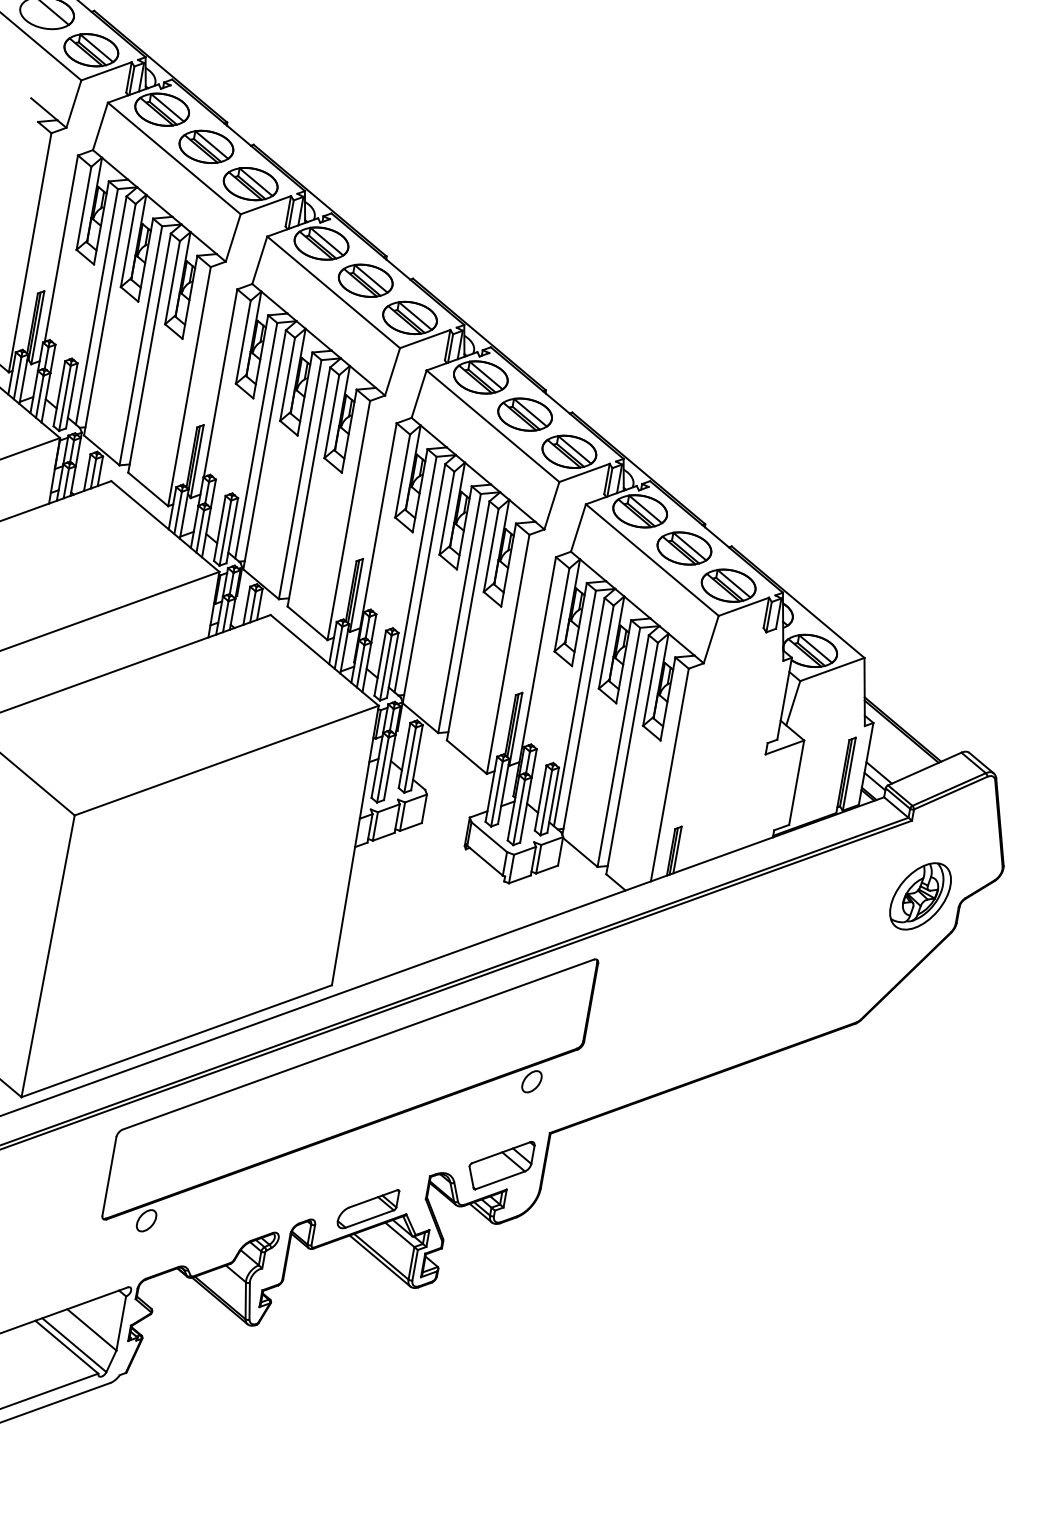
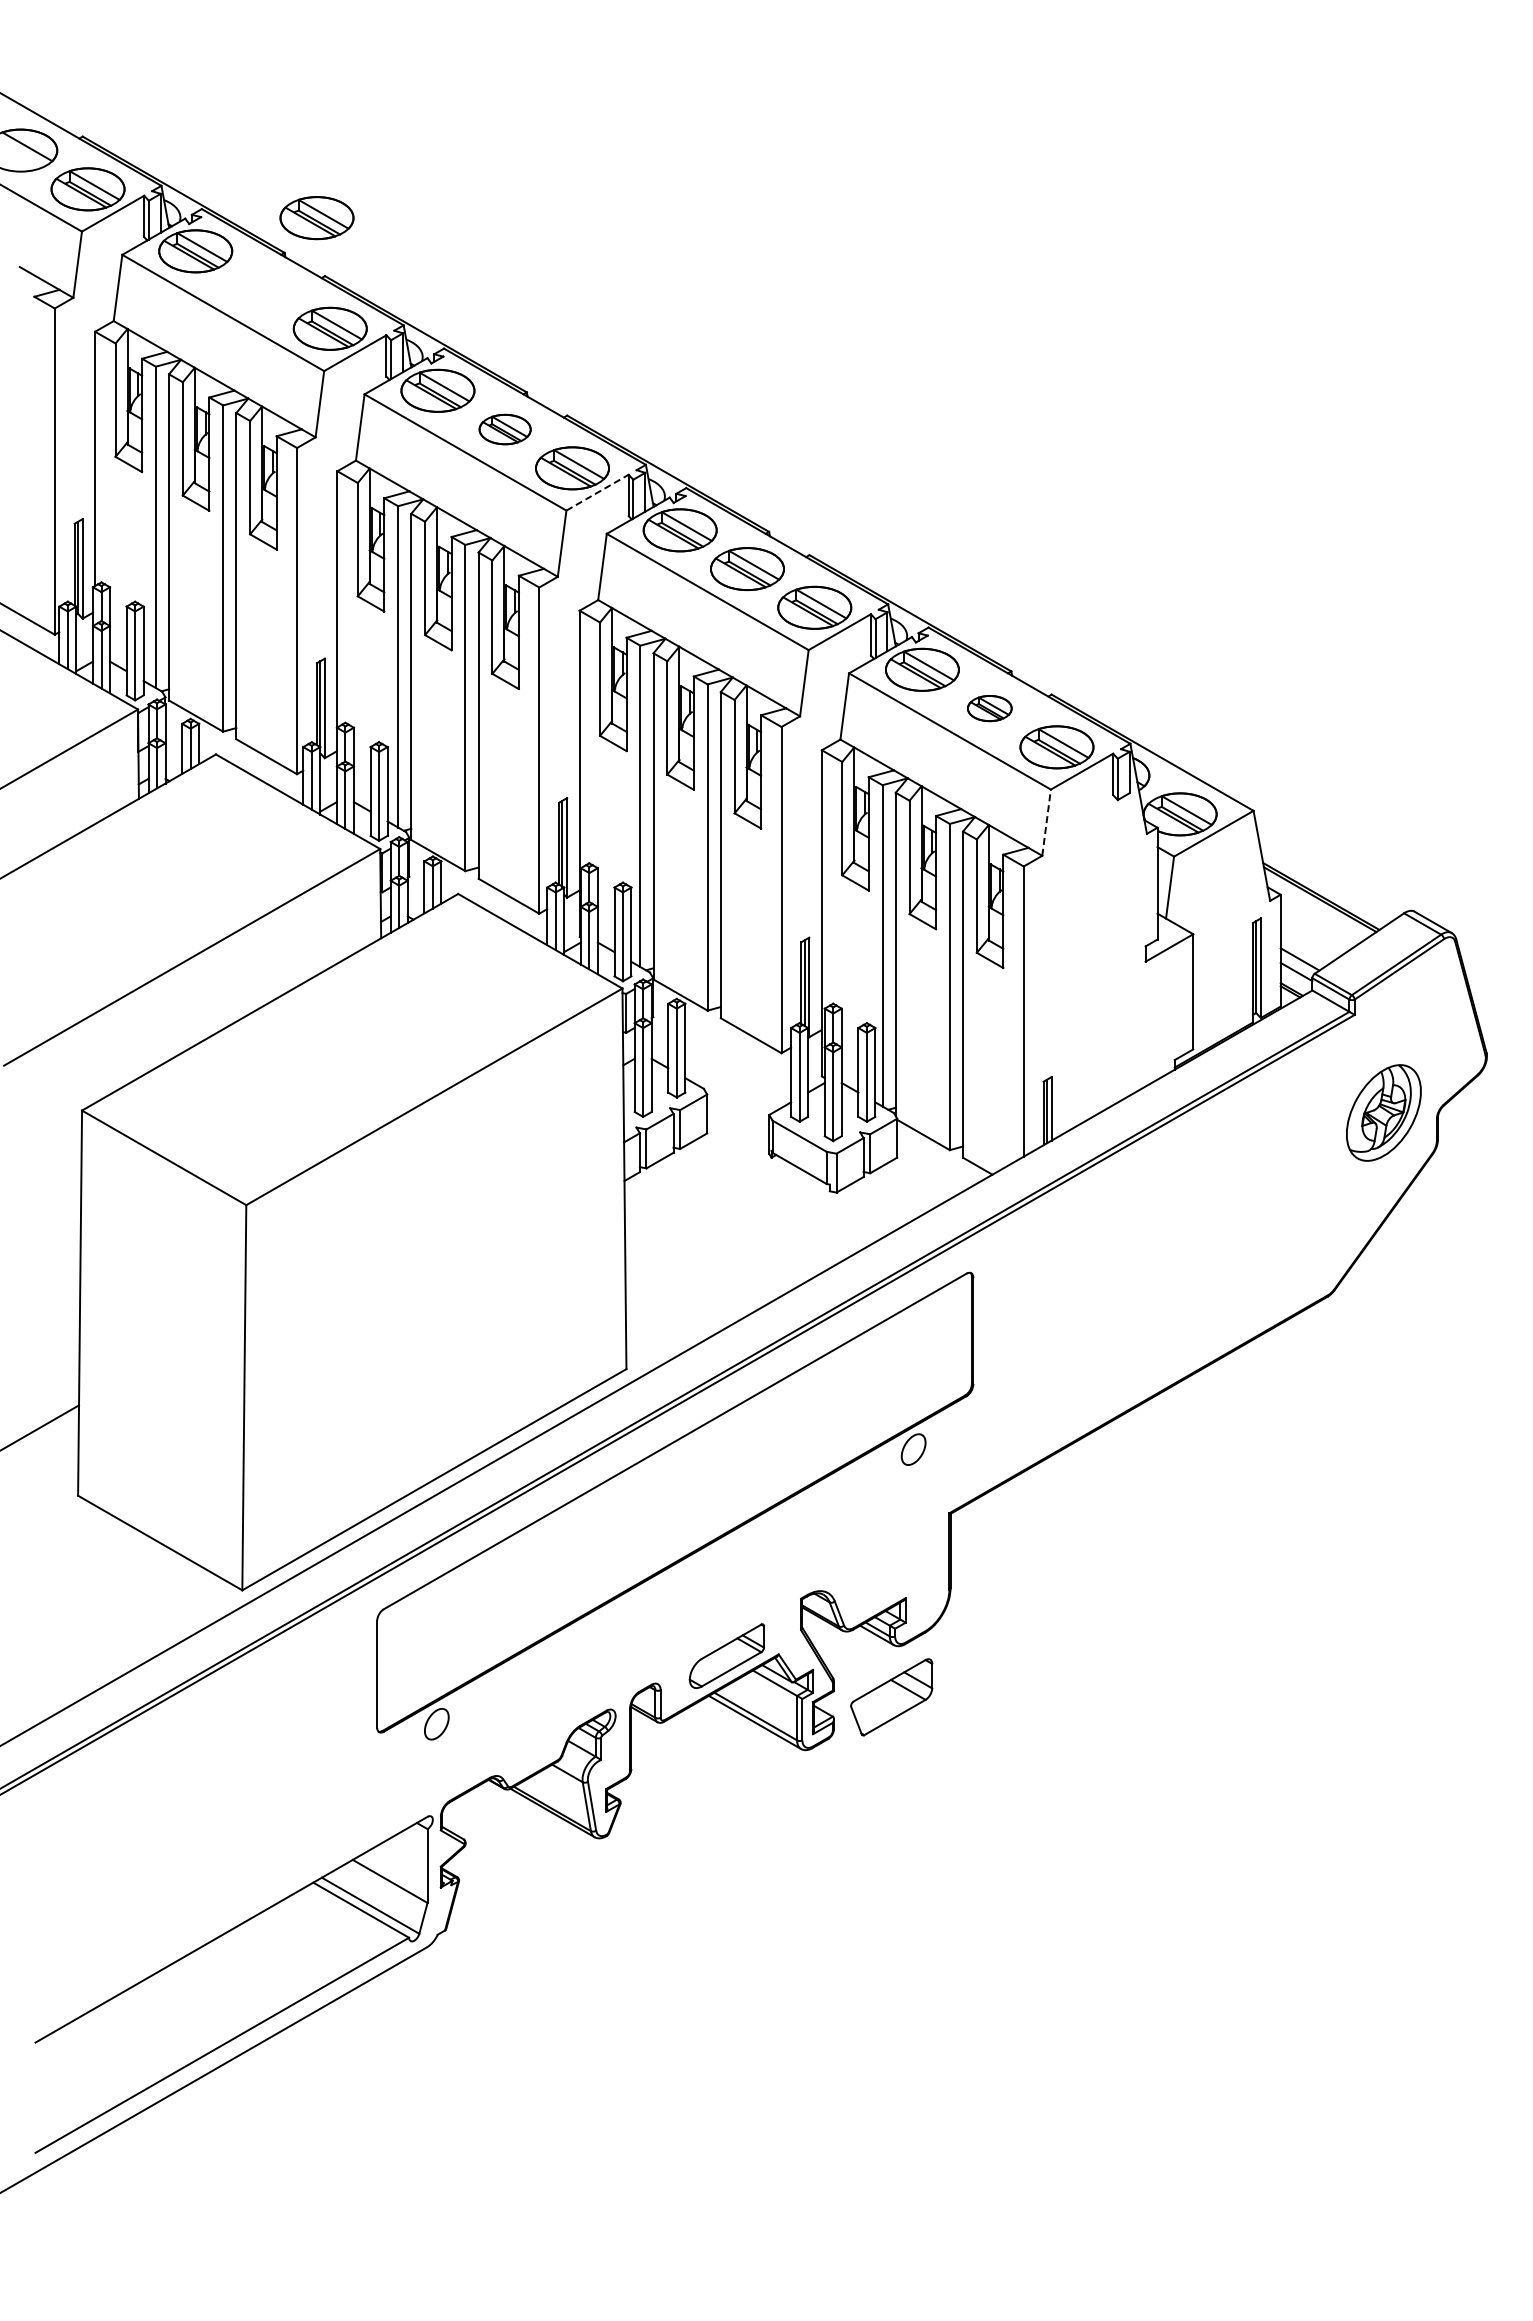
part: (206, 147) -> (316, 218), moved
part: (365, 280) -> (504, 429), size x0.7
line: (425, 338) -> (597, 492), solid -> dashed
part: (684, 548) -> (989, 708), size x0.6
line: (711, 639) -> (1046, 822), solid -> dashed
part: (500, 1165) -> (891, 1697), moved

